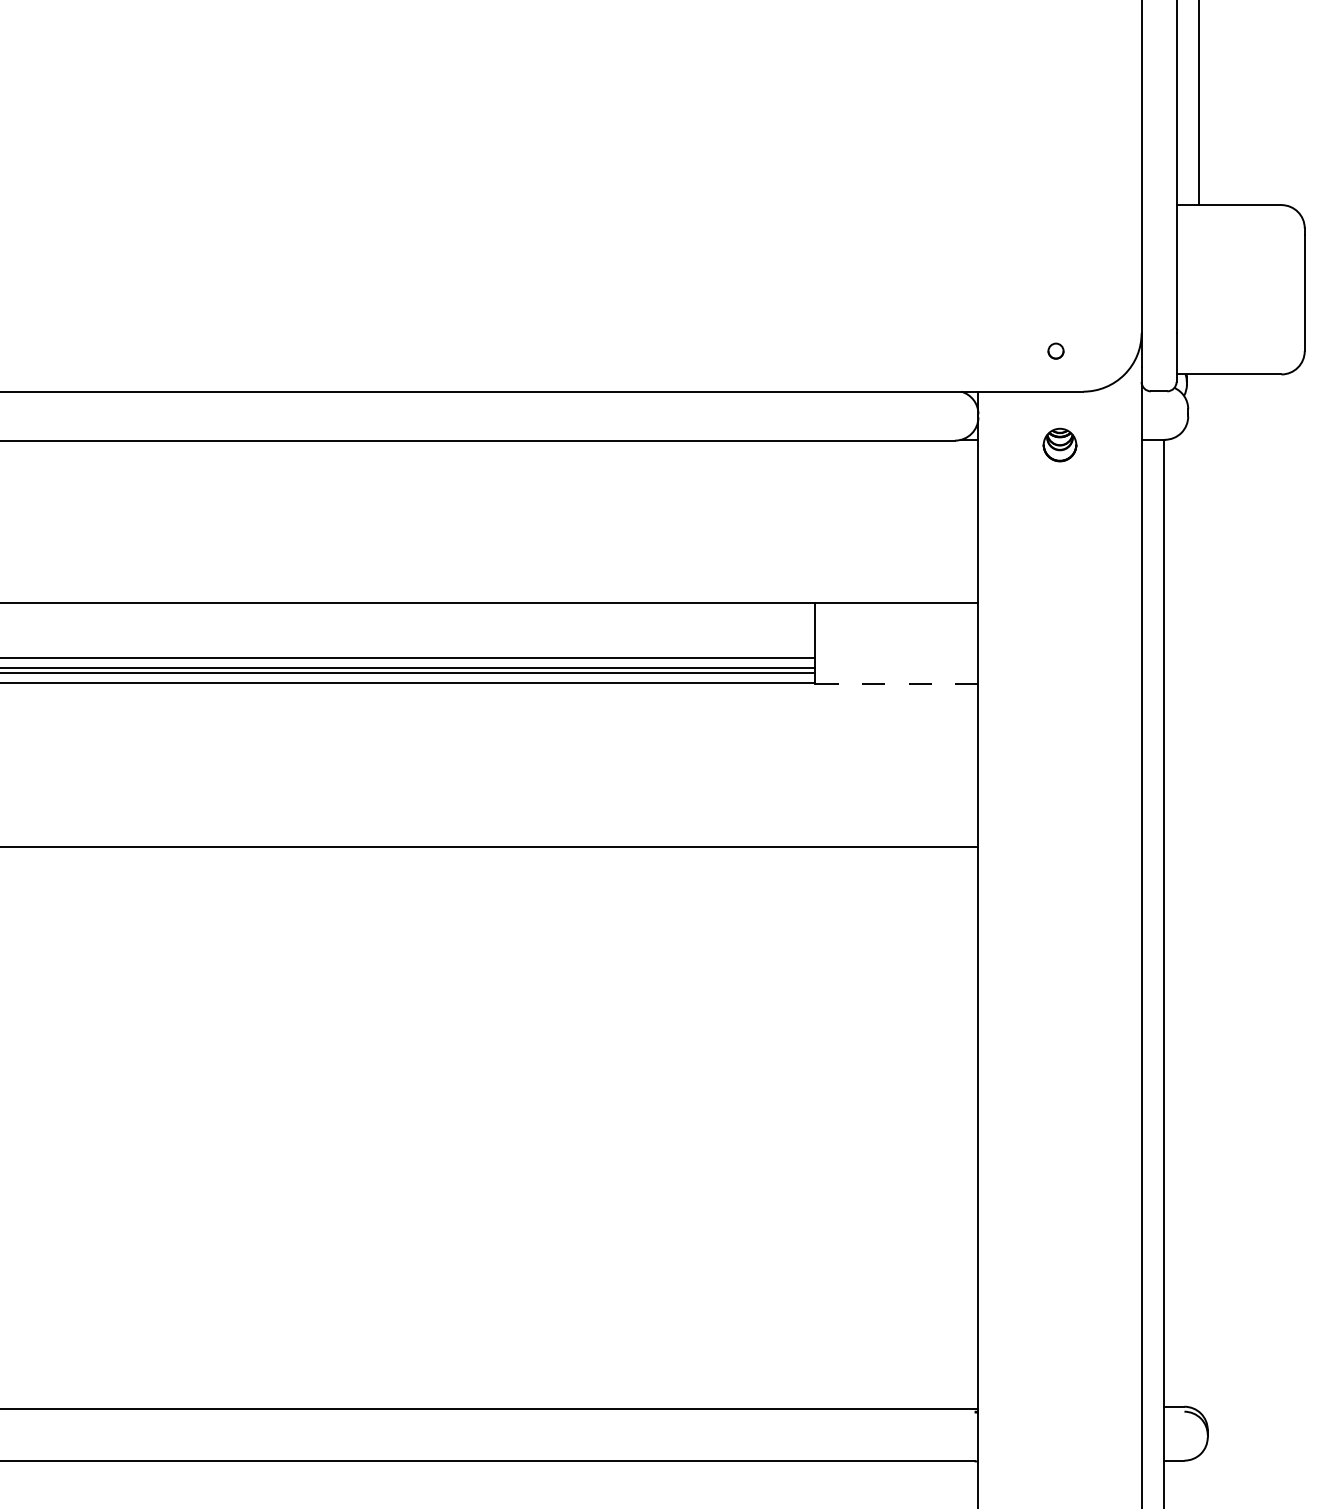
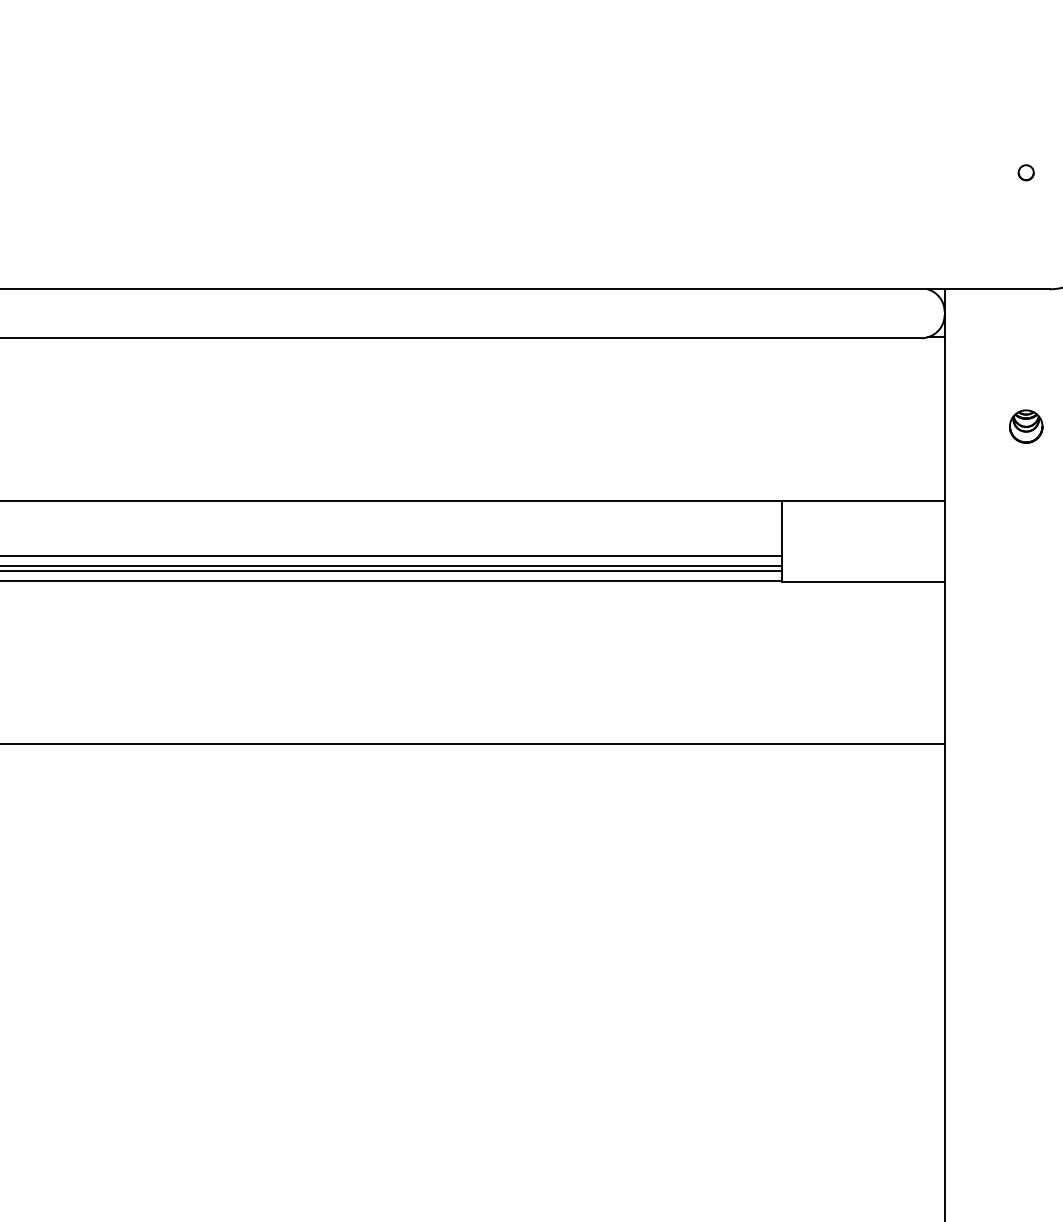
circle: (1055, 350) -> (1025, 172), moved
part: (1059, 444) -> (1025, 426), moved
line: (896, 684) -> (862, 582), dashed -> solid

